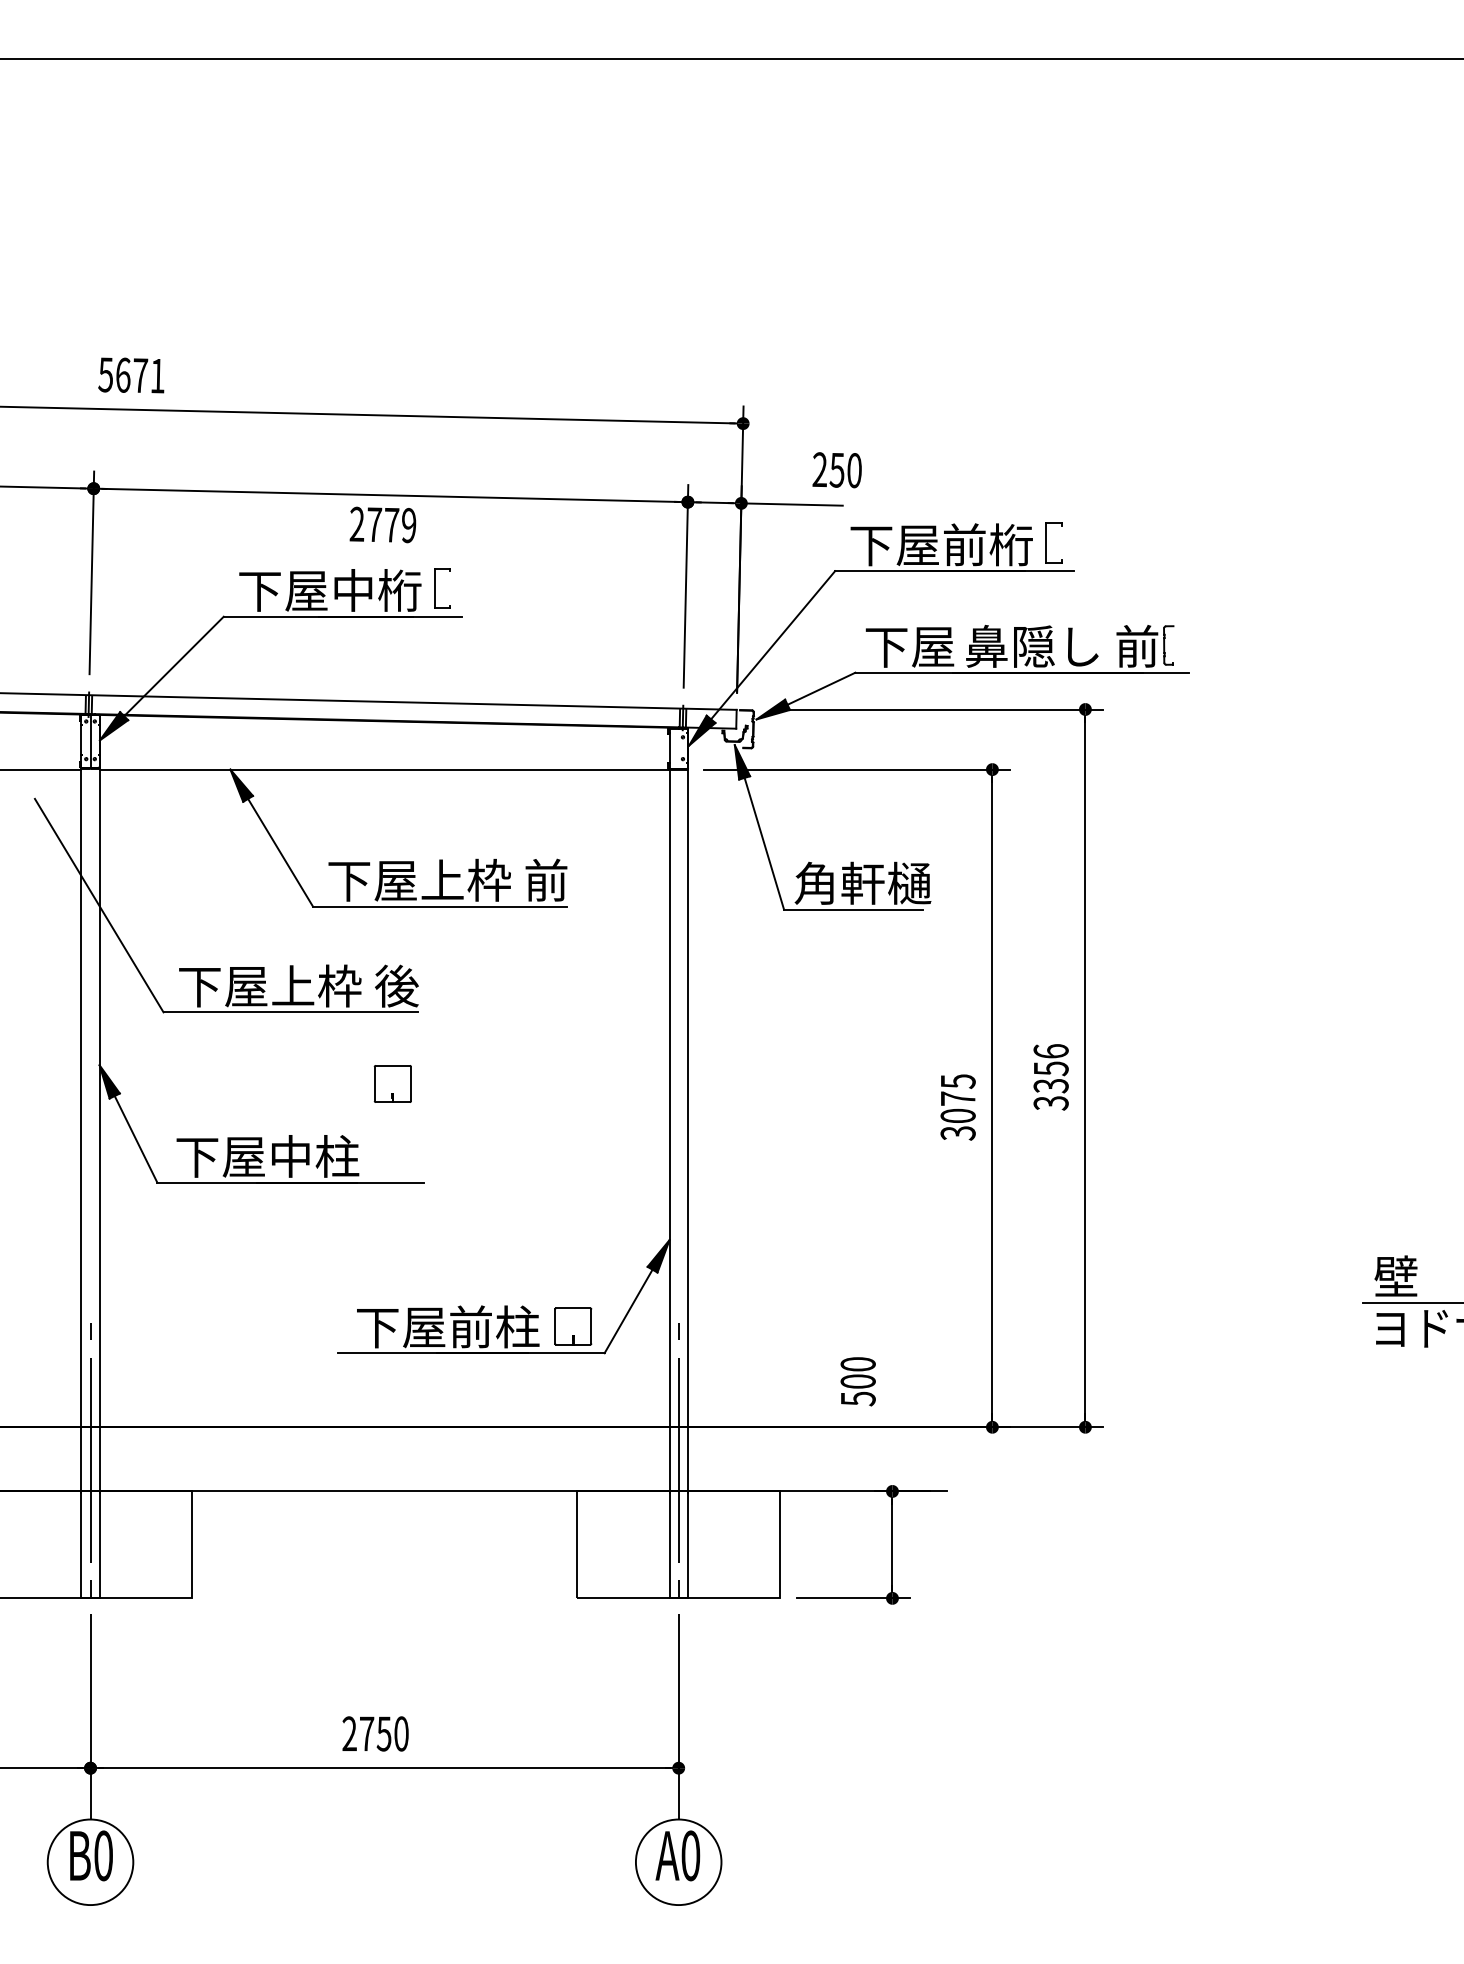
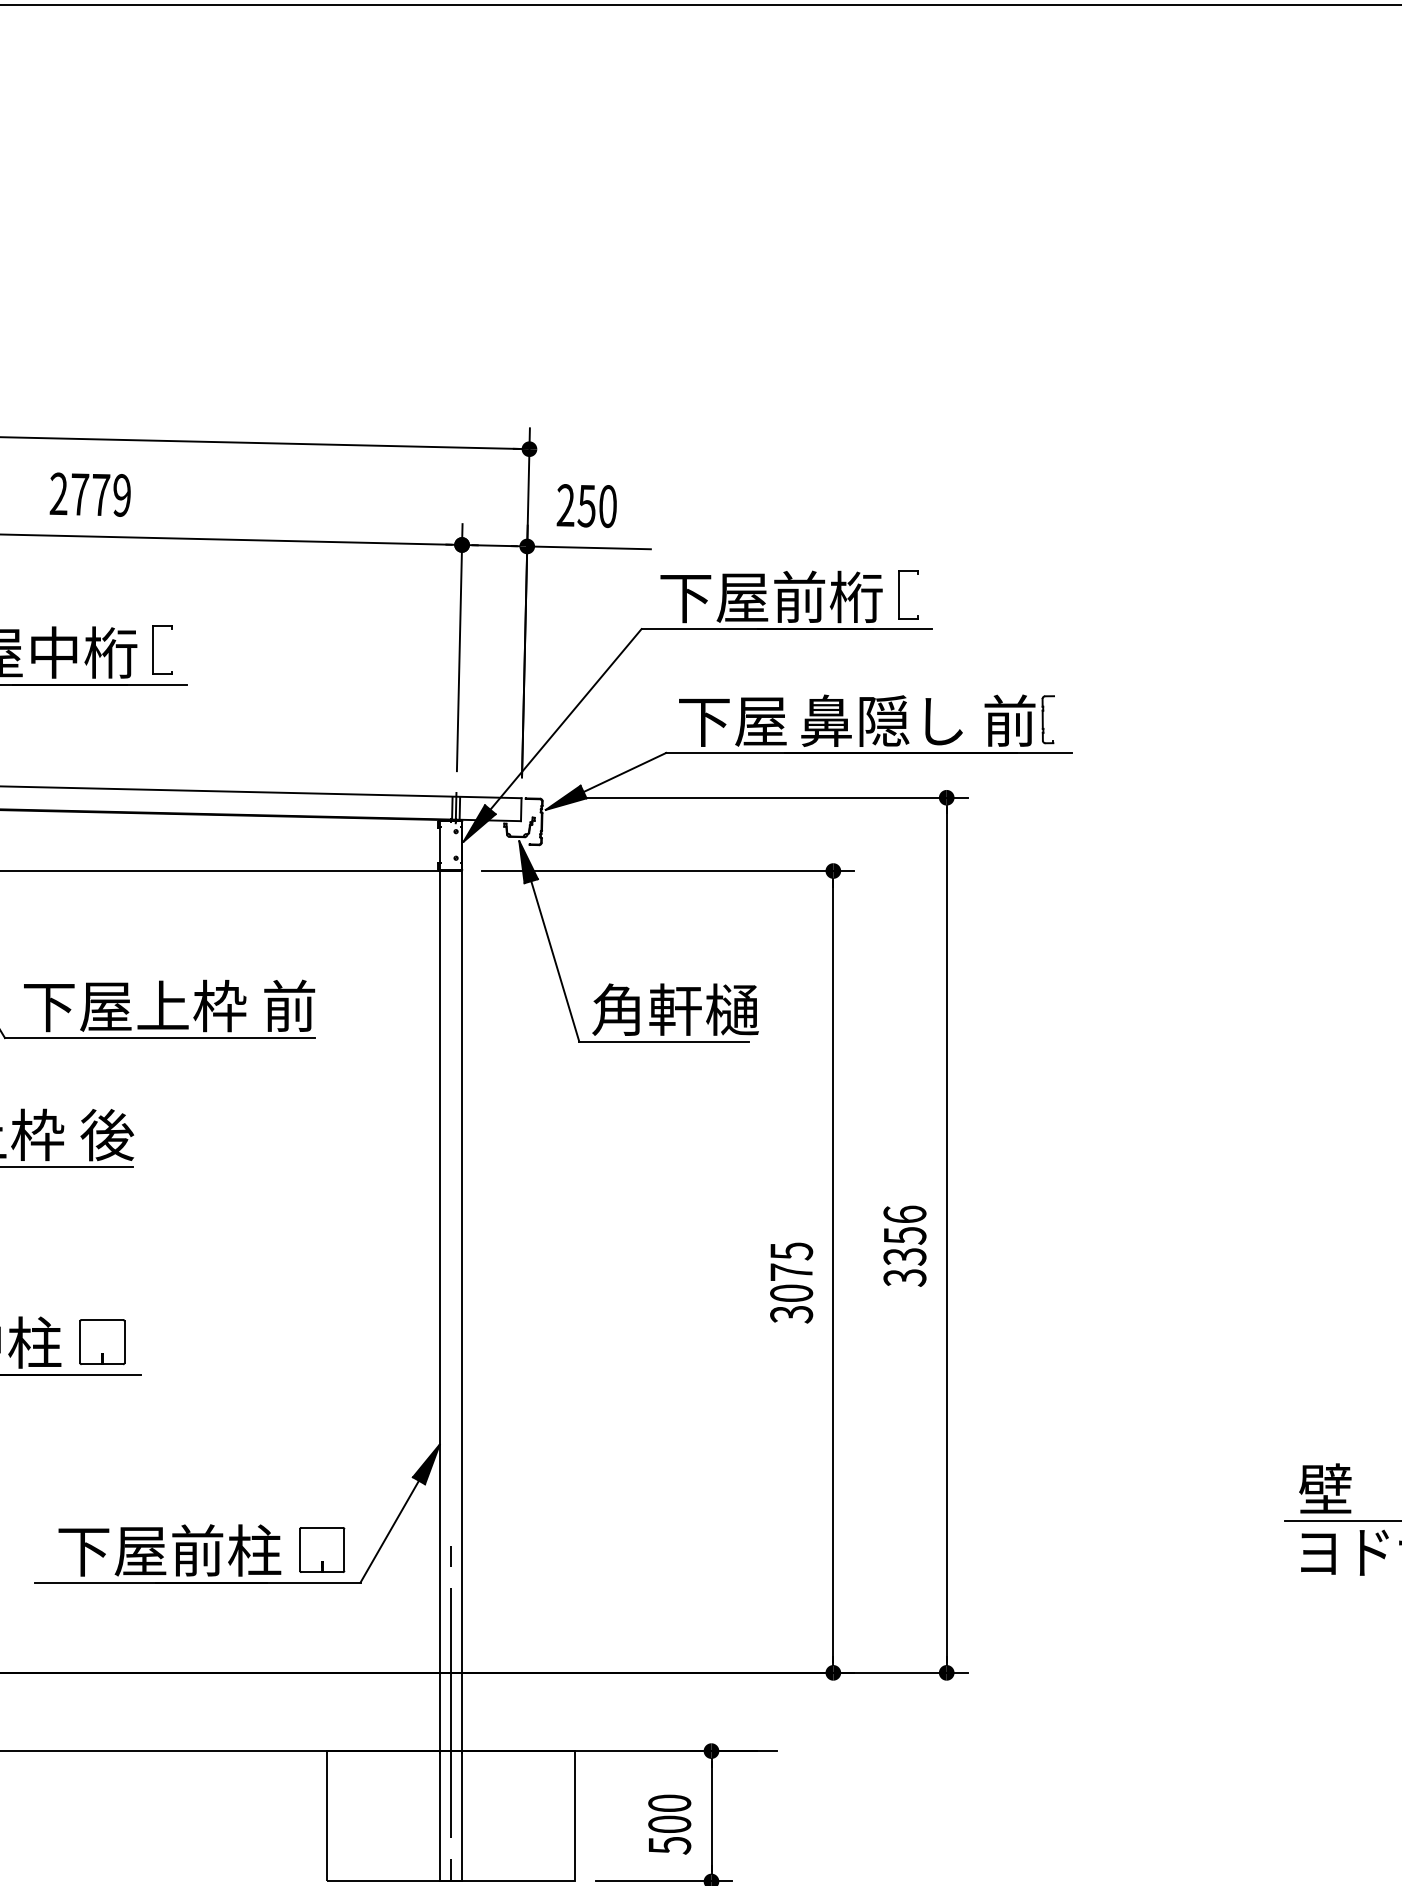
text: (836, 470) -> (585, 506), moved
text: (382, 524) -> (89, 494), moved
part: (392, 1083) -> (101, 1341), moved
text: (857, 1381) -> (668, 1824), moved

